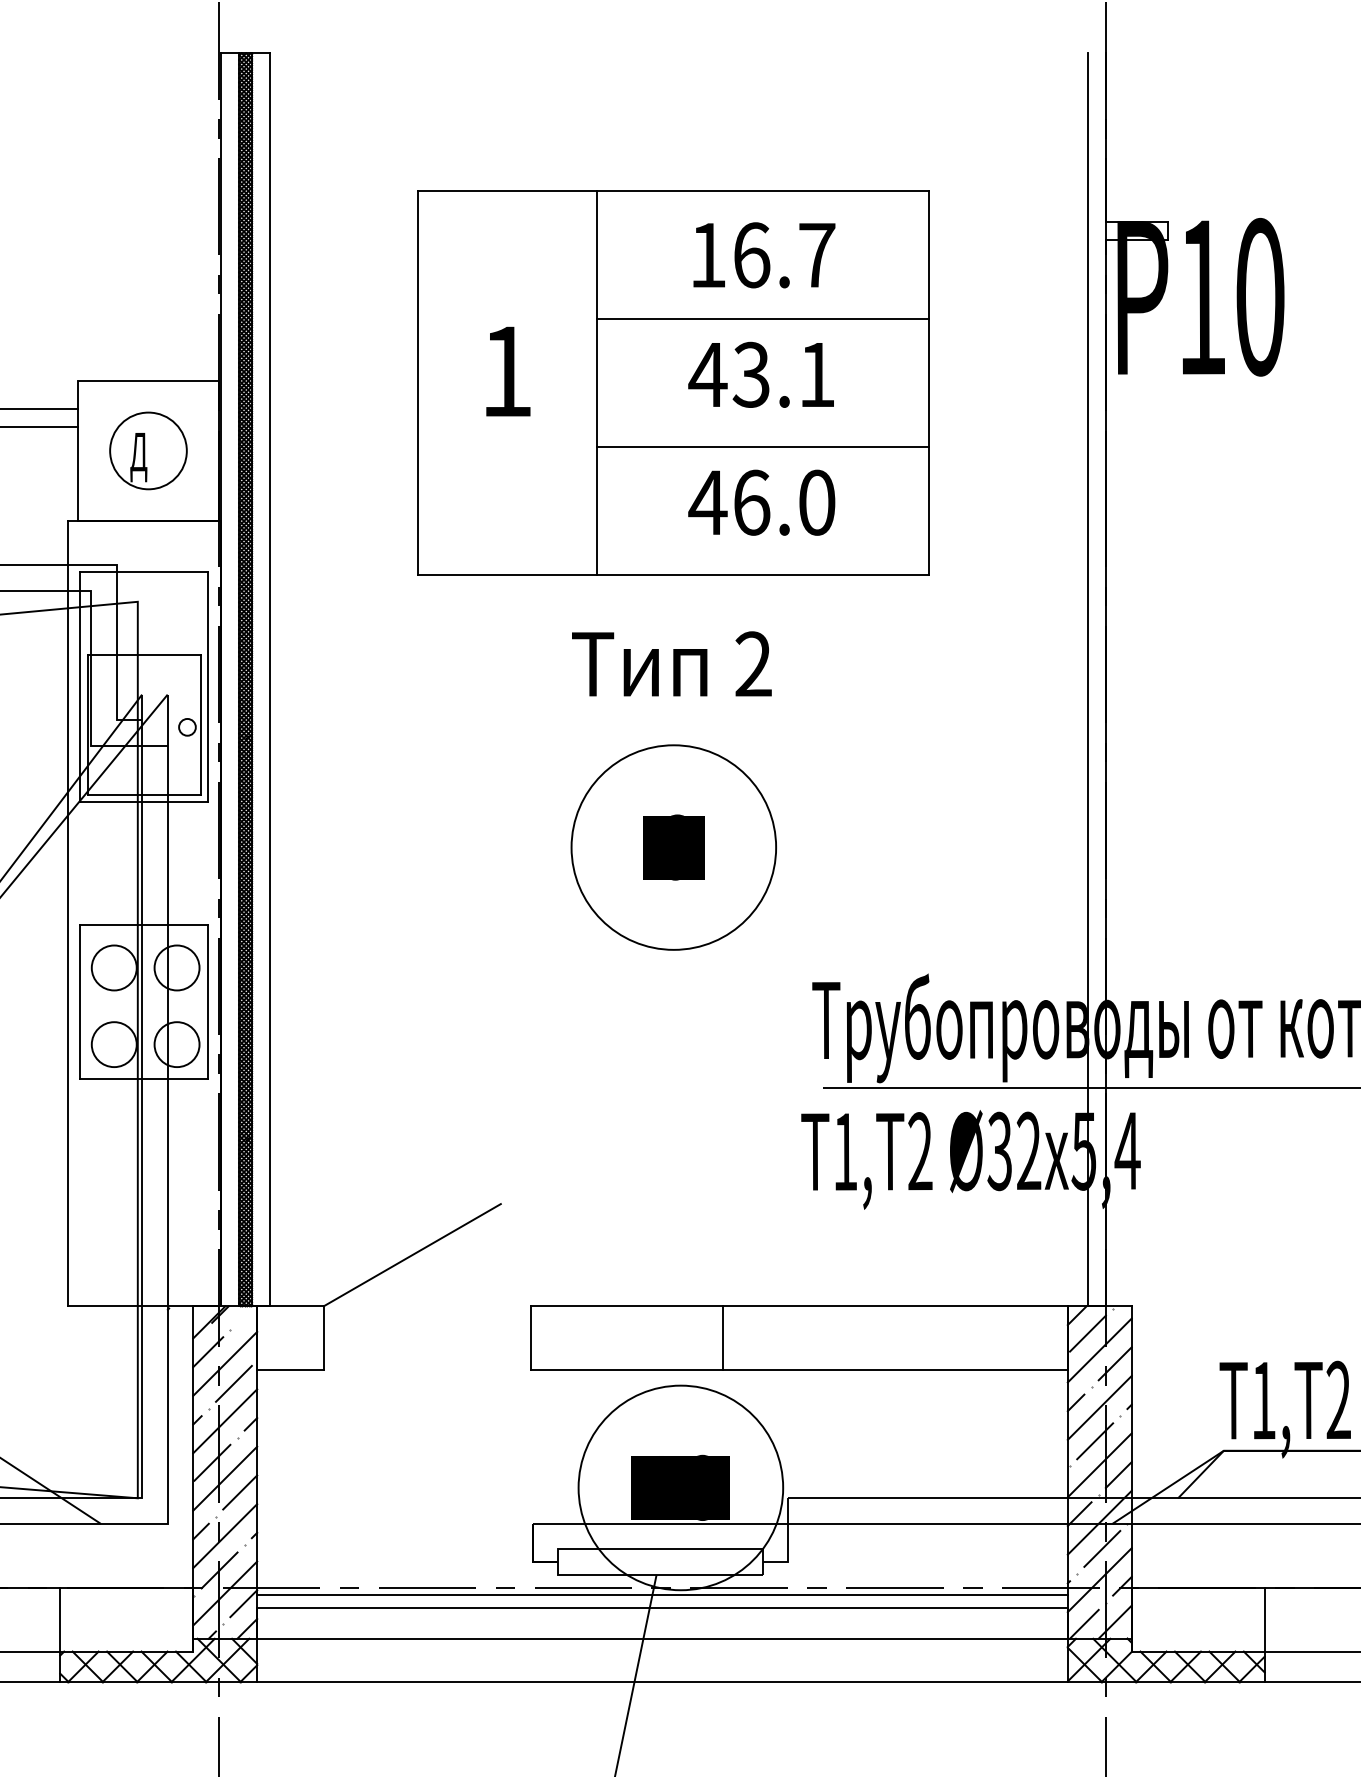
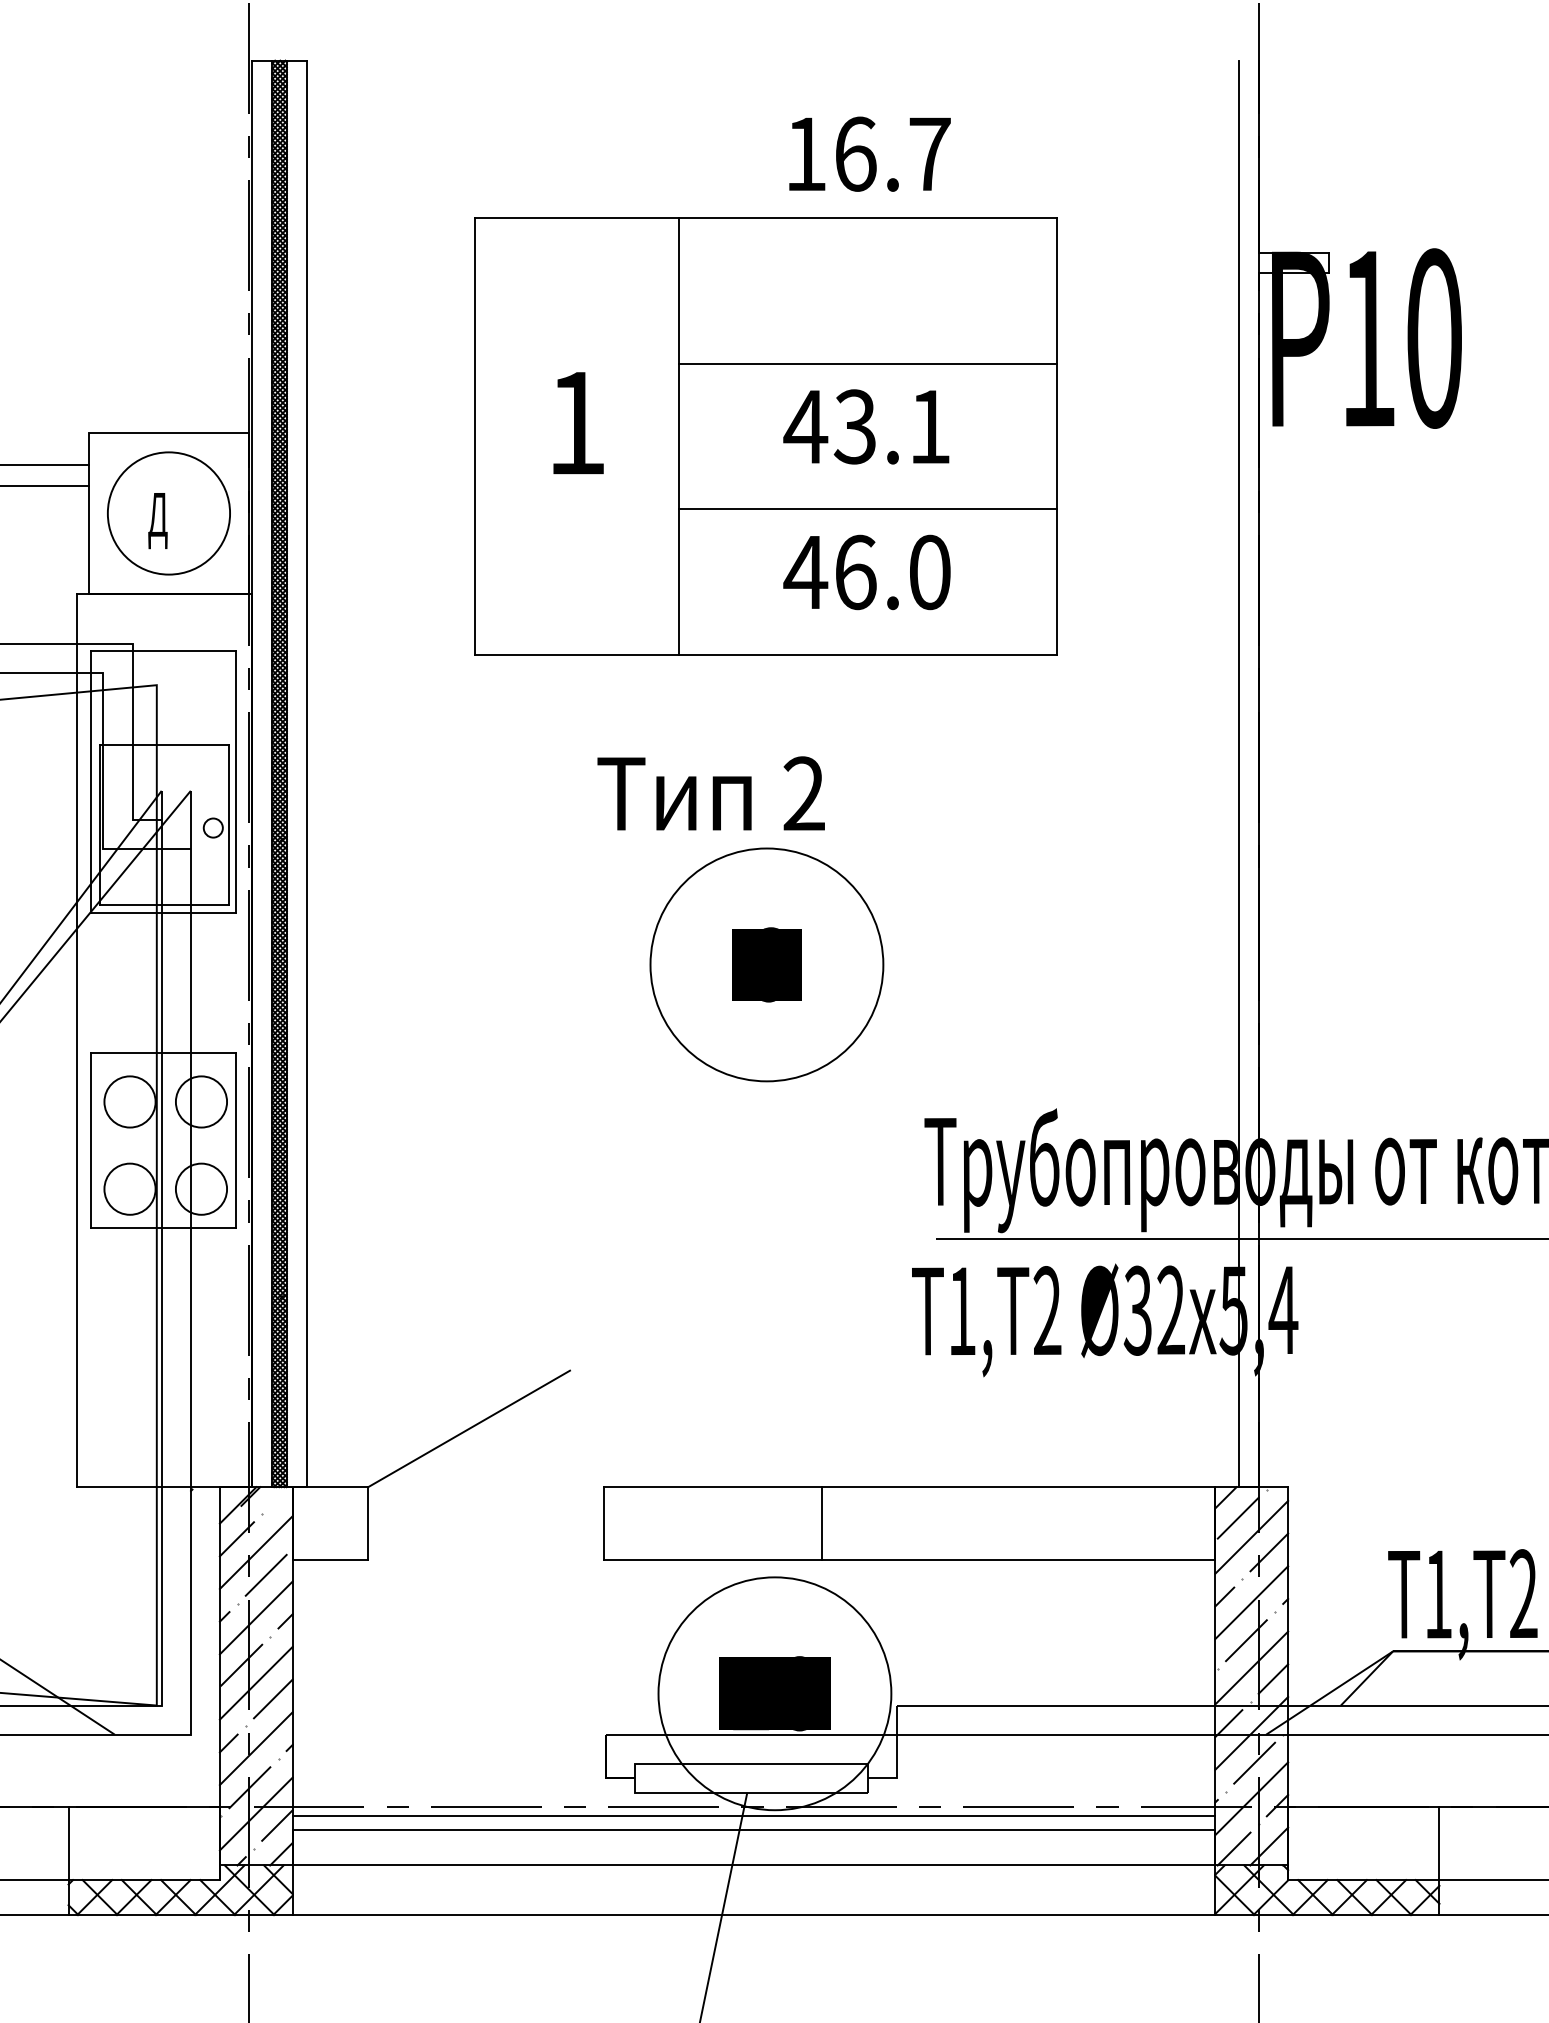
text: (764, 255) -> (870, 154), moved
circle: (148, 450) -> (168, 512), size x1.4
text: (671, 663) -> (710, 792), moved

